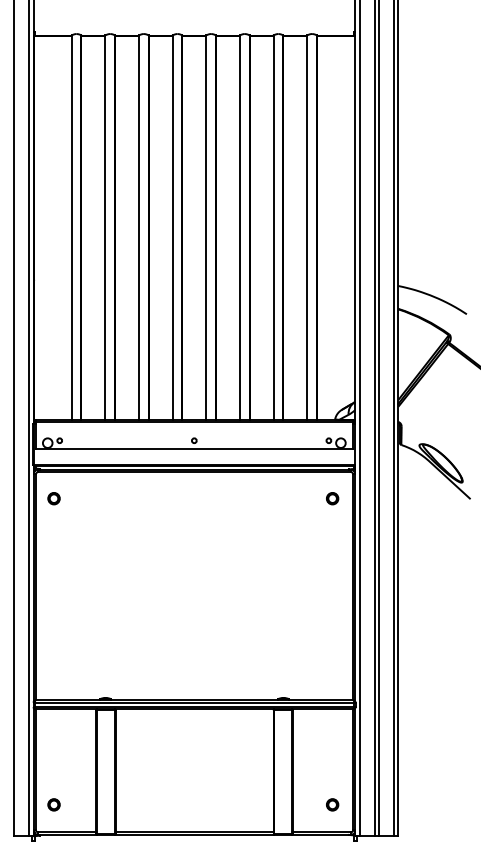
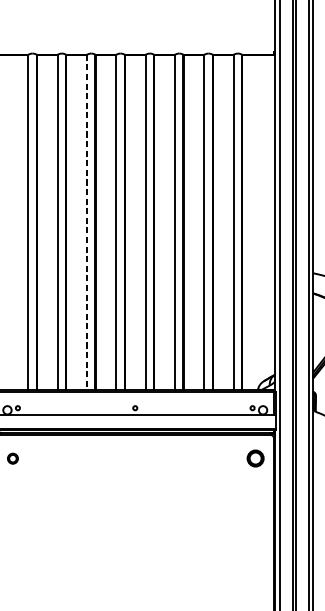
line: (139, 228) -> (87, 223), solid -> dashed
part: (332, 498) -> (255, 458), size x1.6

